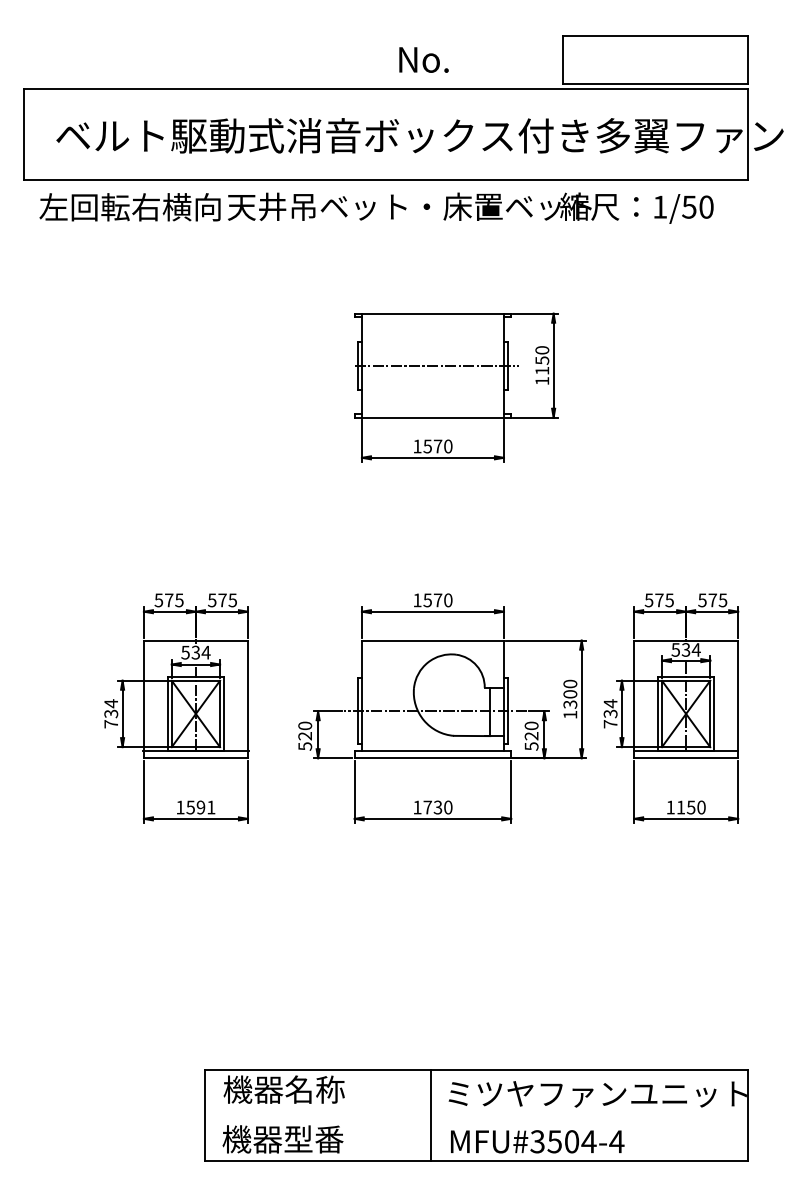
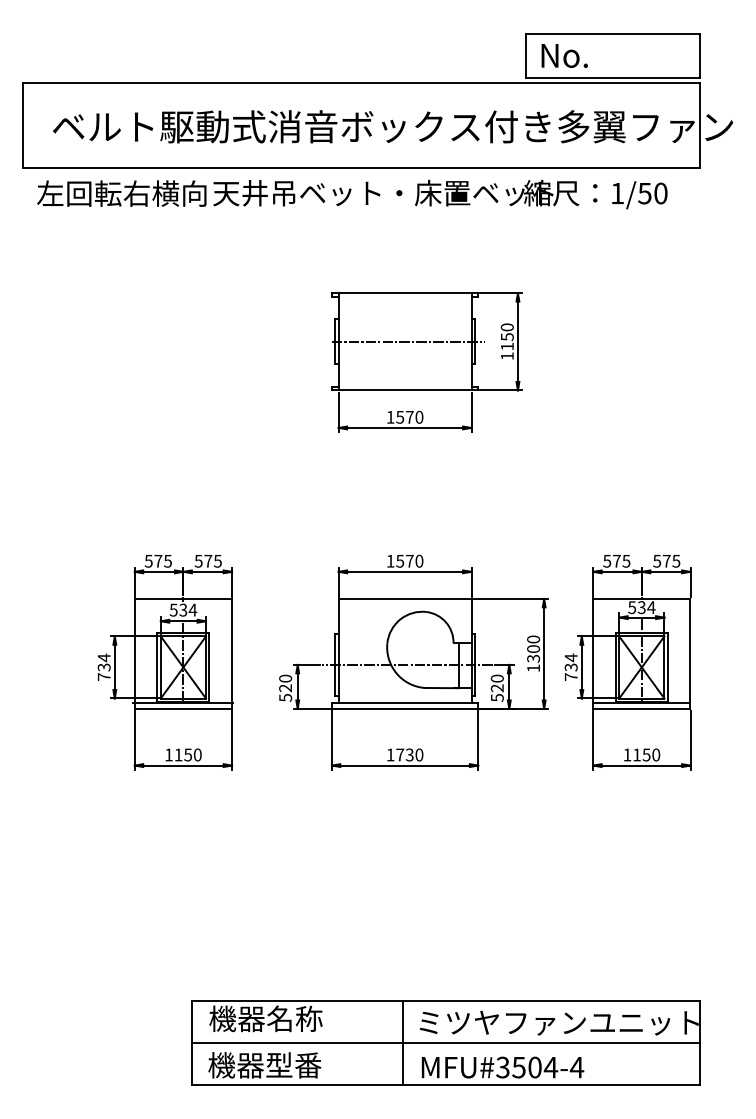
text: (423, 59) -> (564, 55), moved
text: (200, 807) -> (187, 754), 1591 -> 1150
line: (476, 1116) -> (445, 1043), added

